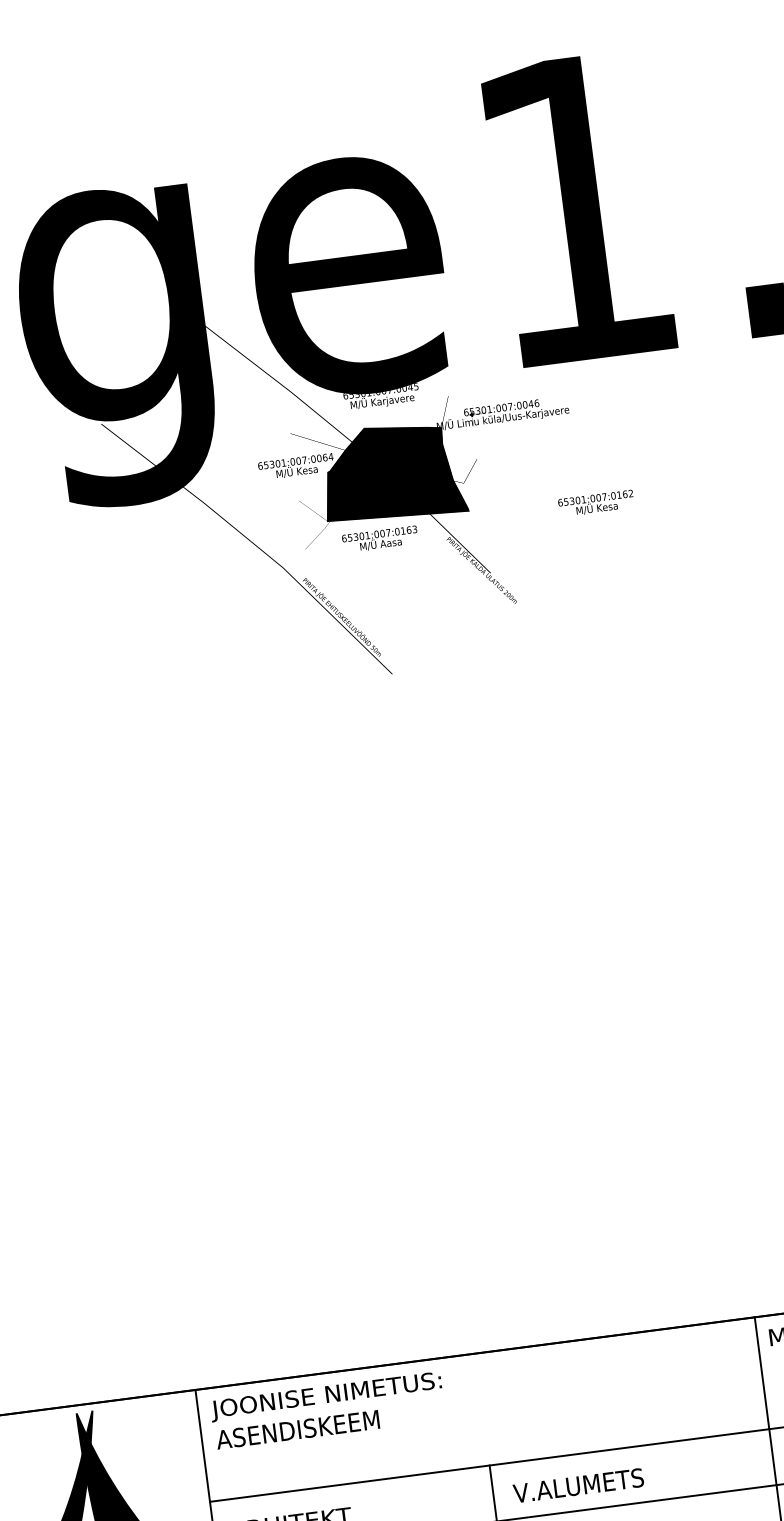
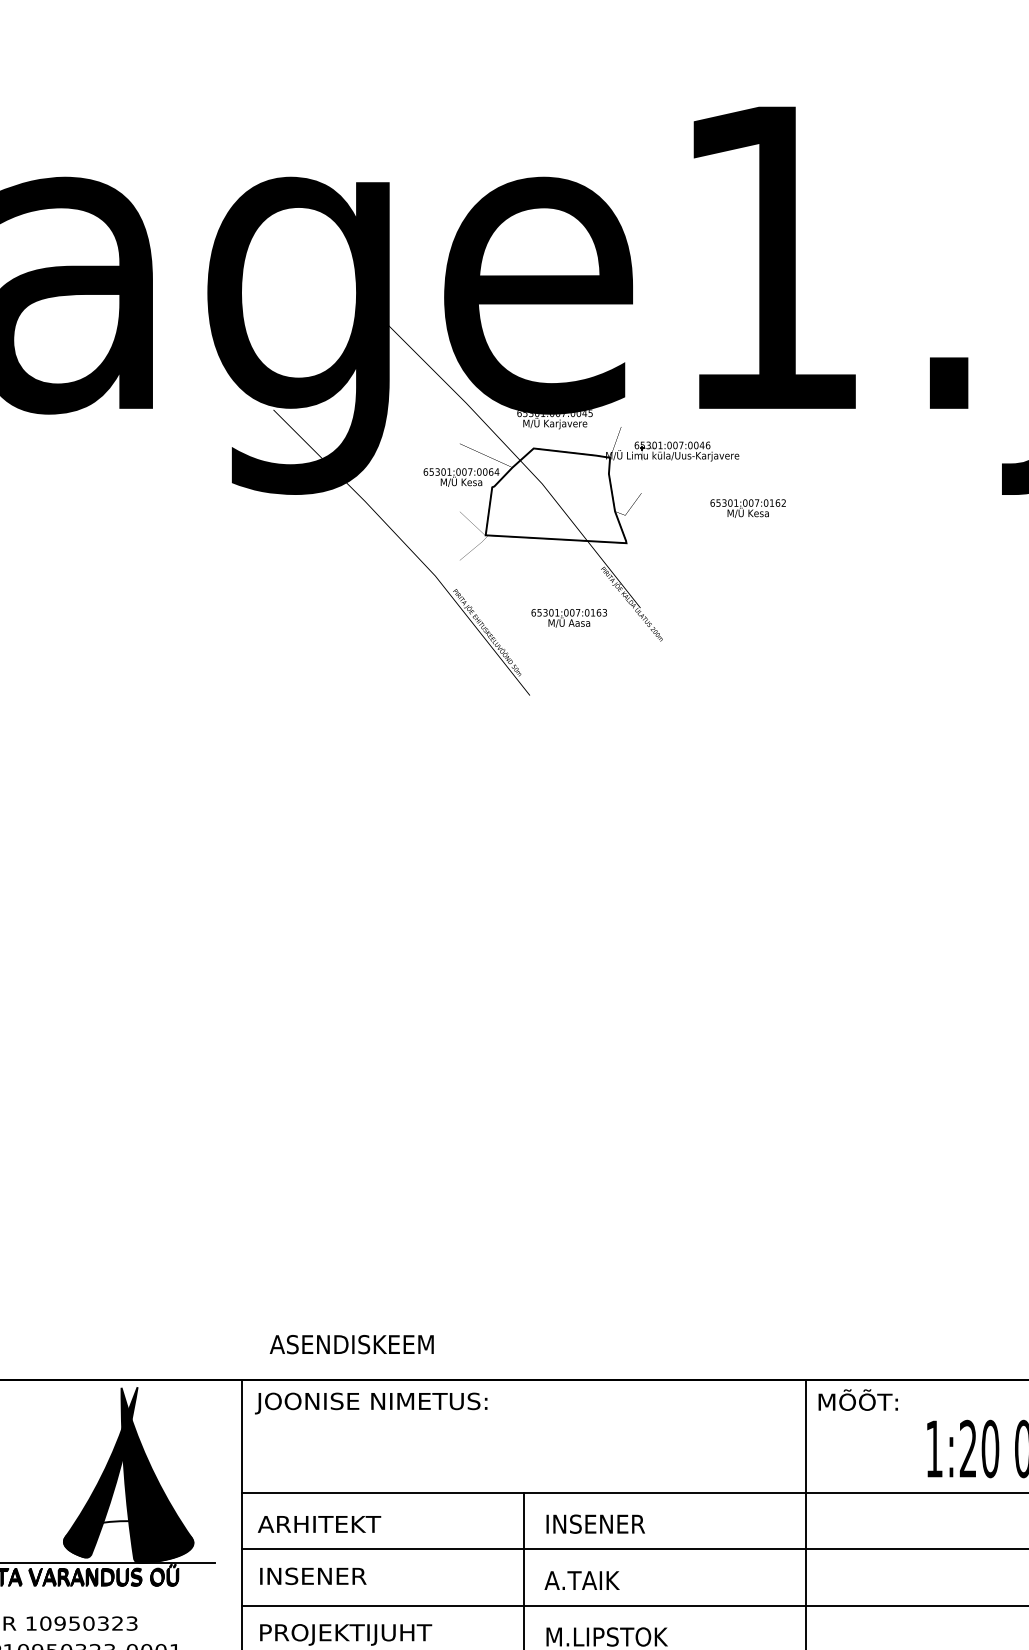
fill: (392, 472) -> (555, 495), removed
text: (595, 503) -> (747, 508), moved
text: (379, 539) -> (568, 618), moved
text: (297, 1429) -> (351, 1344), moved
text: (577, 1485) -> (609, 1523), V.ALUMETS -> INSENER

